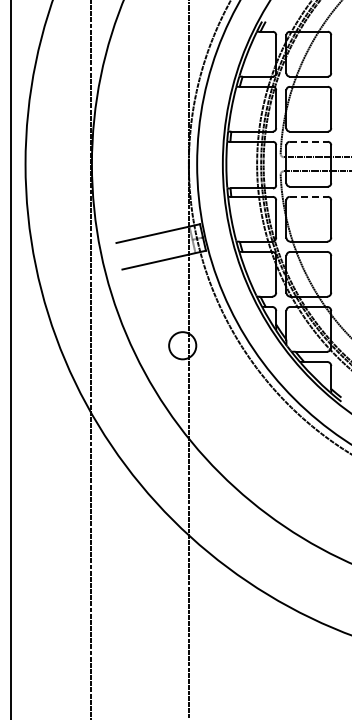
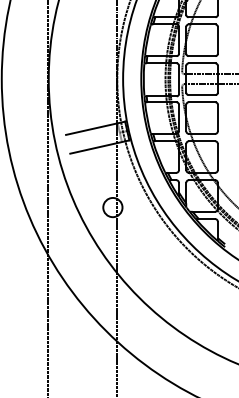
line: (309, 141) -> (202, 63), dashed -> solid
line: (309, 196) -> (202, 102), dashed -> solid

